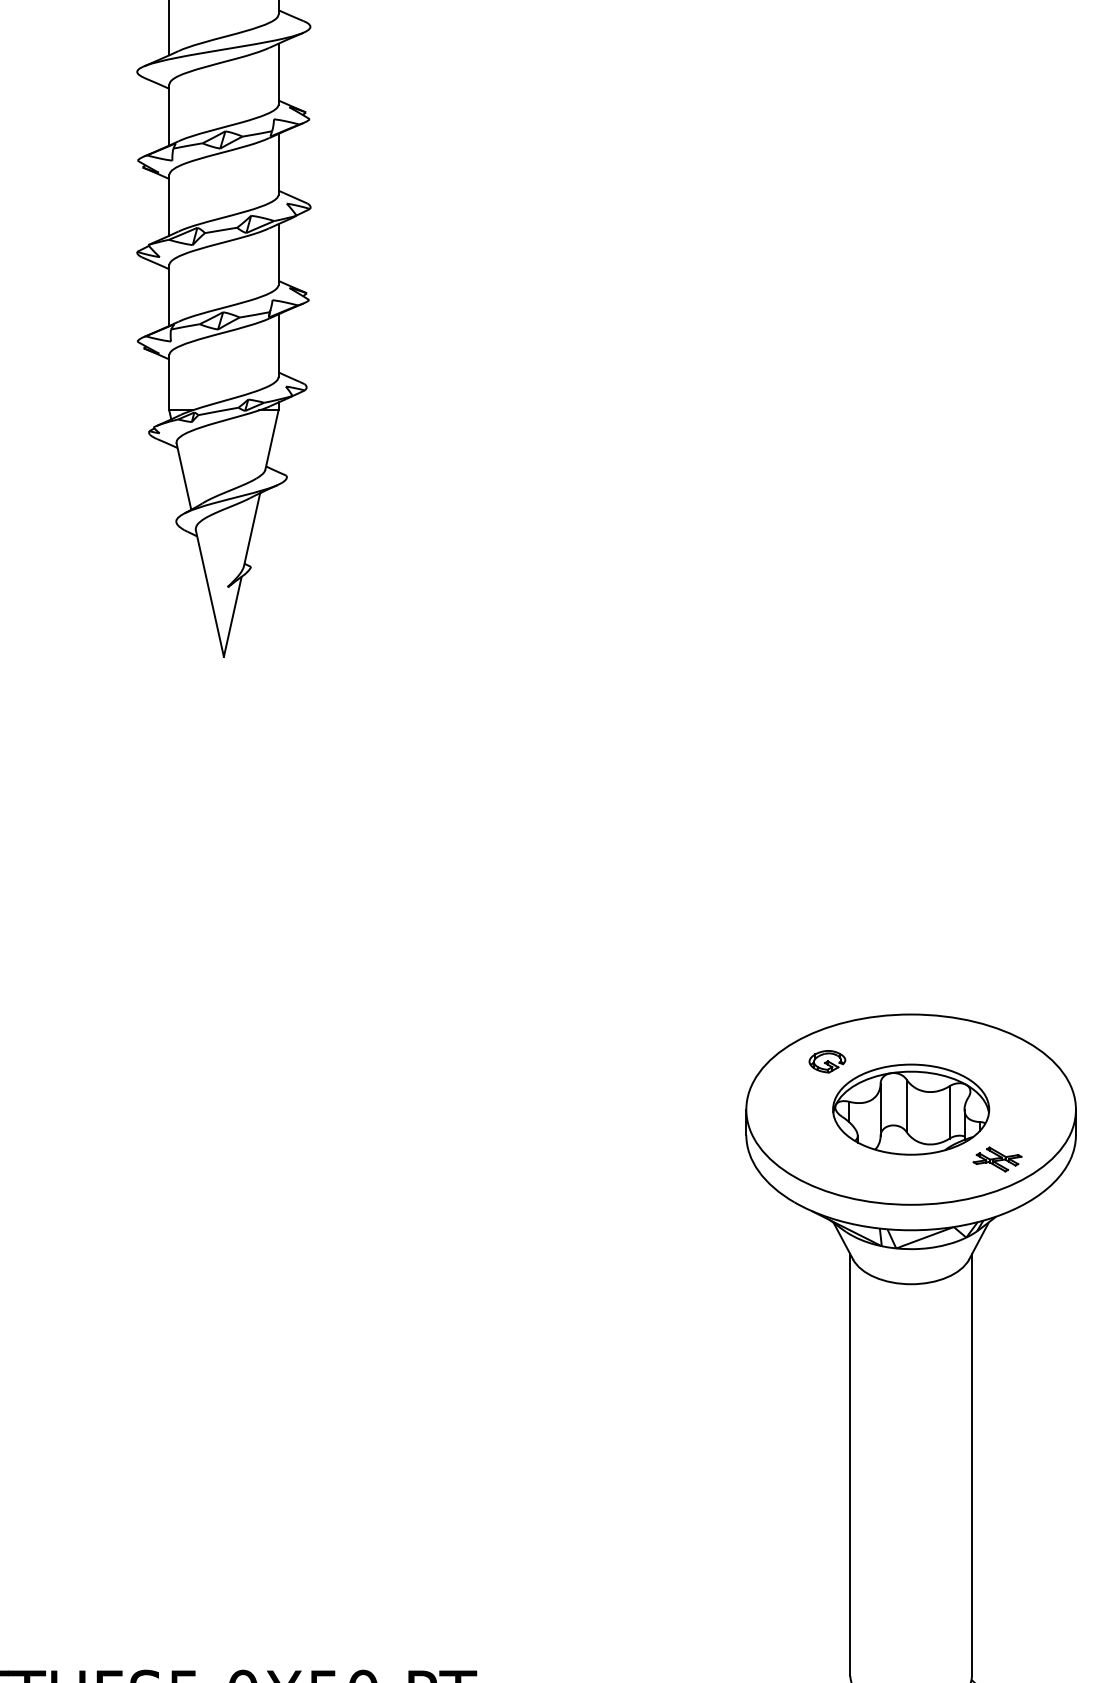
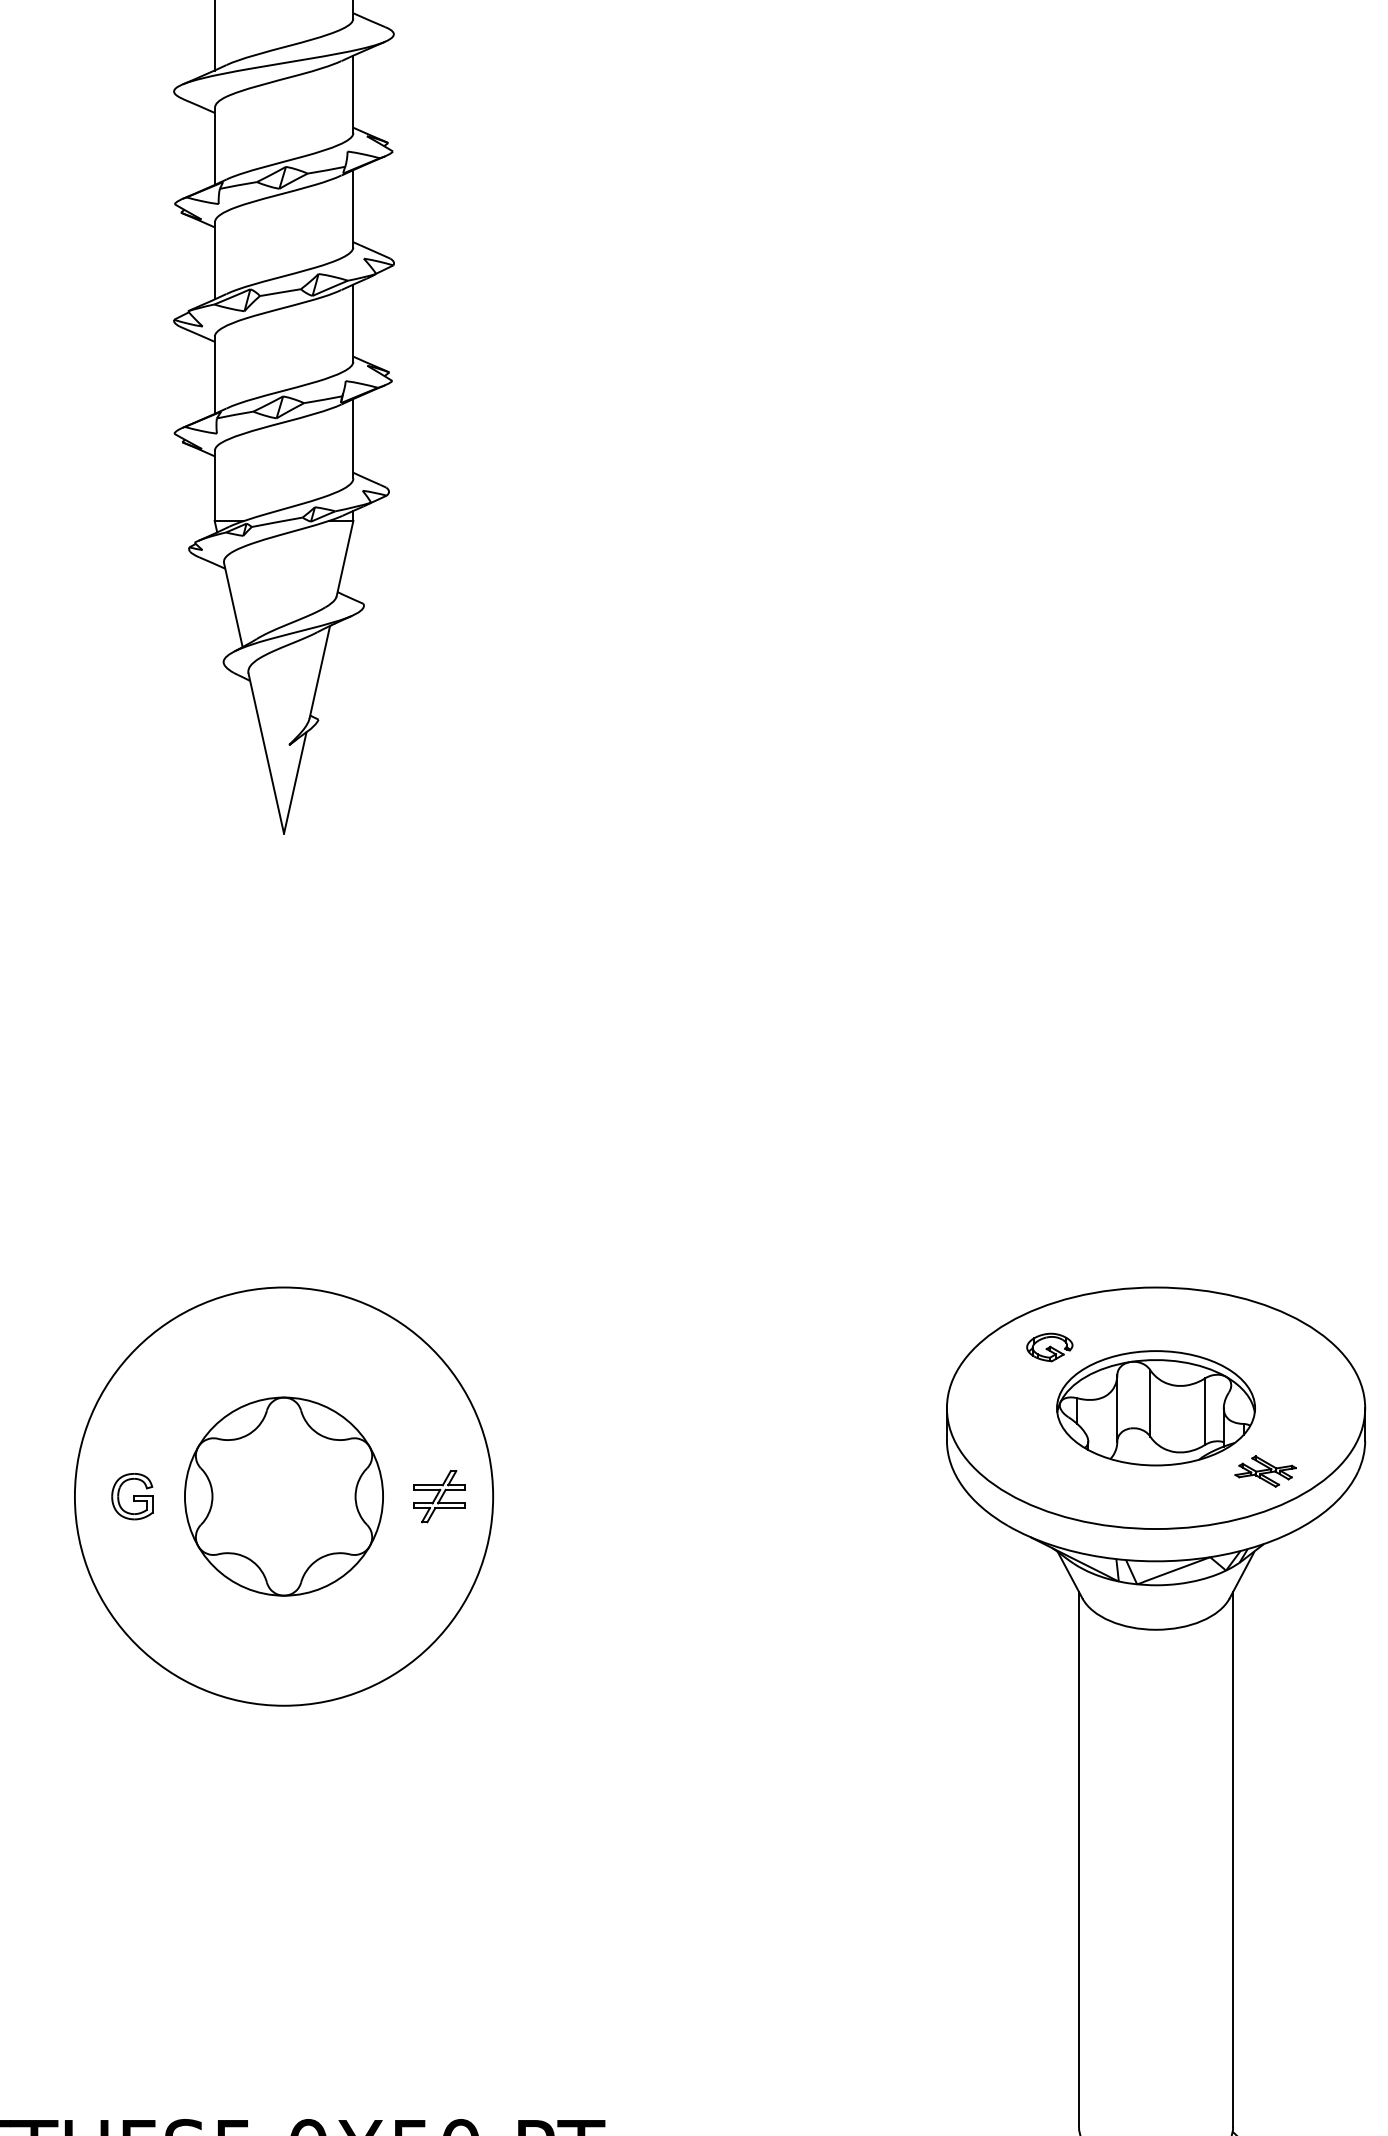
part: (224, 1179) -> (284, 1496), added

